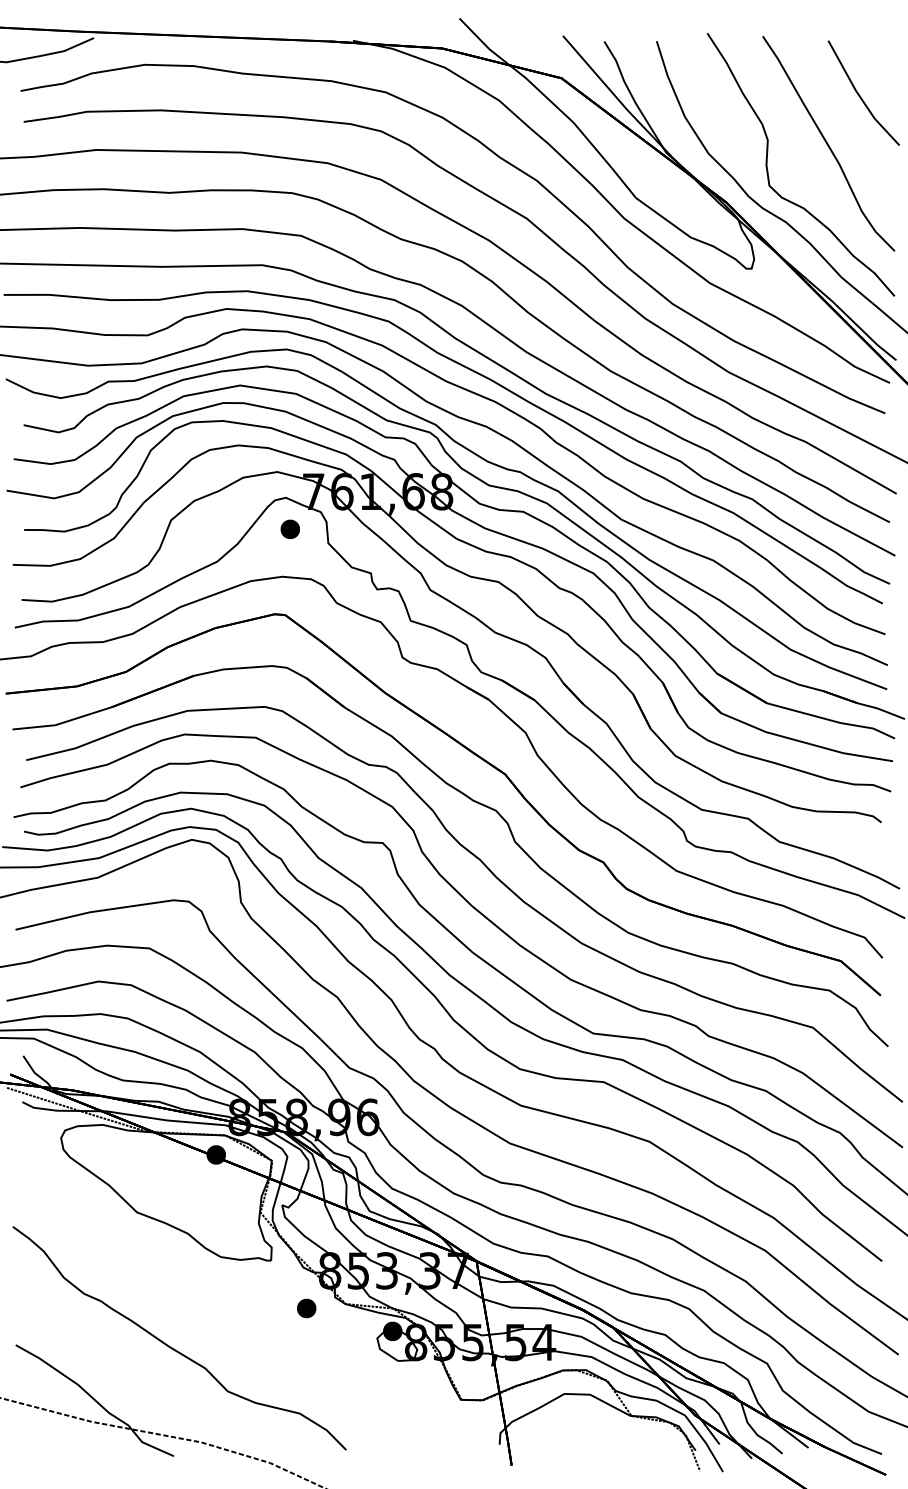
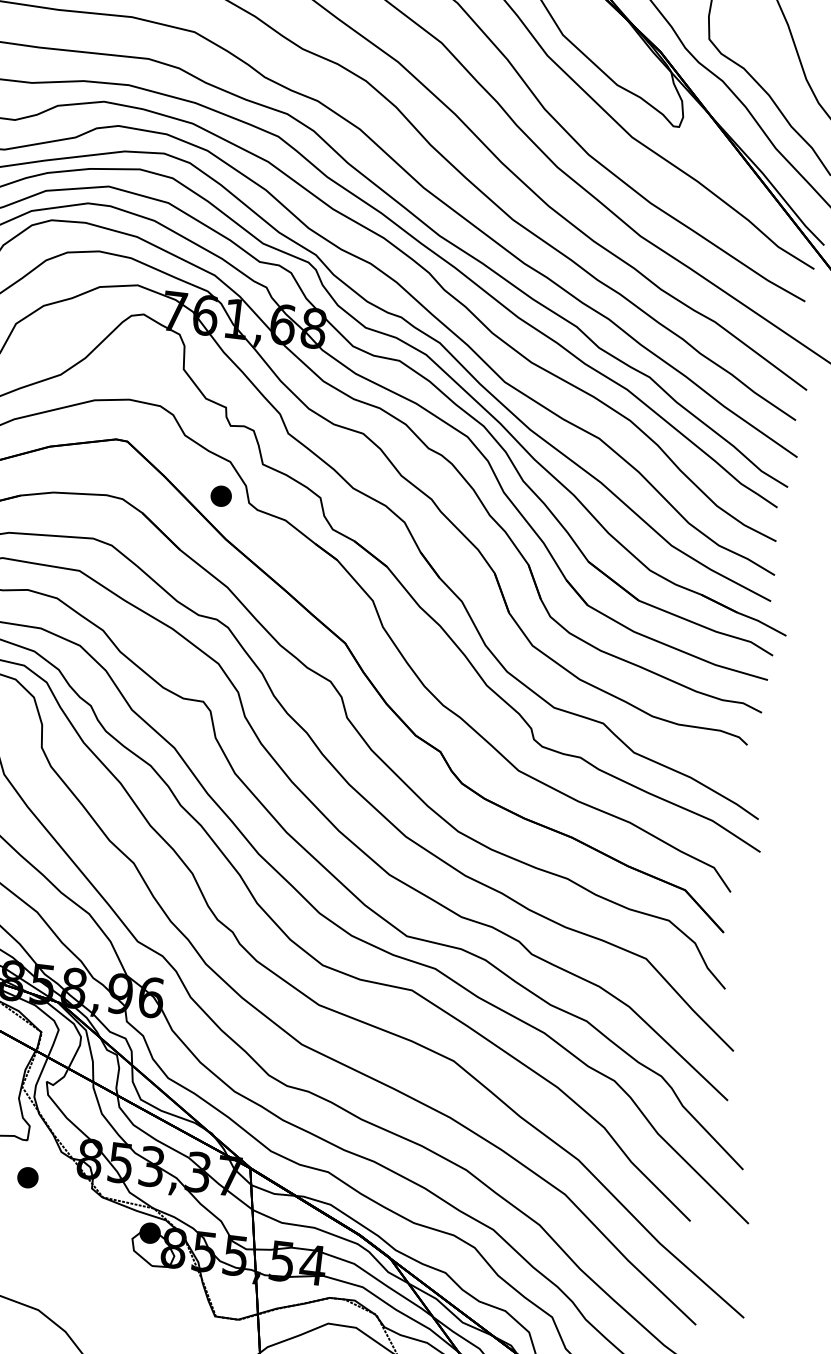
part: (289, 528) -> (220, 495), moved
part: (306, 1308) -> (27, 1177), moved

